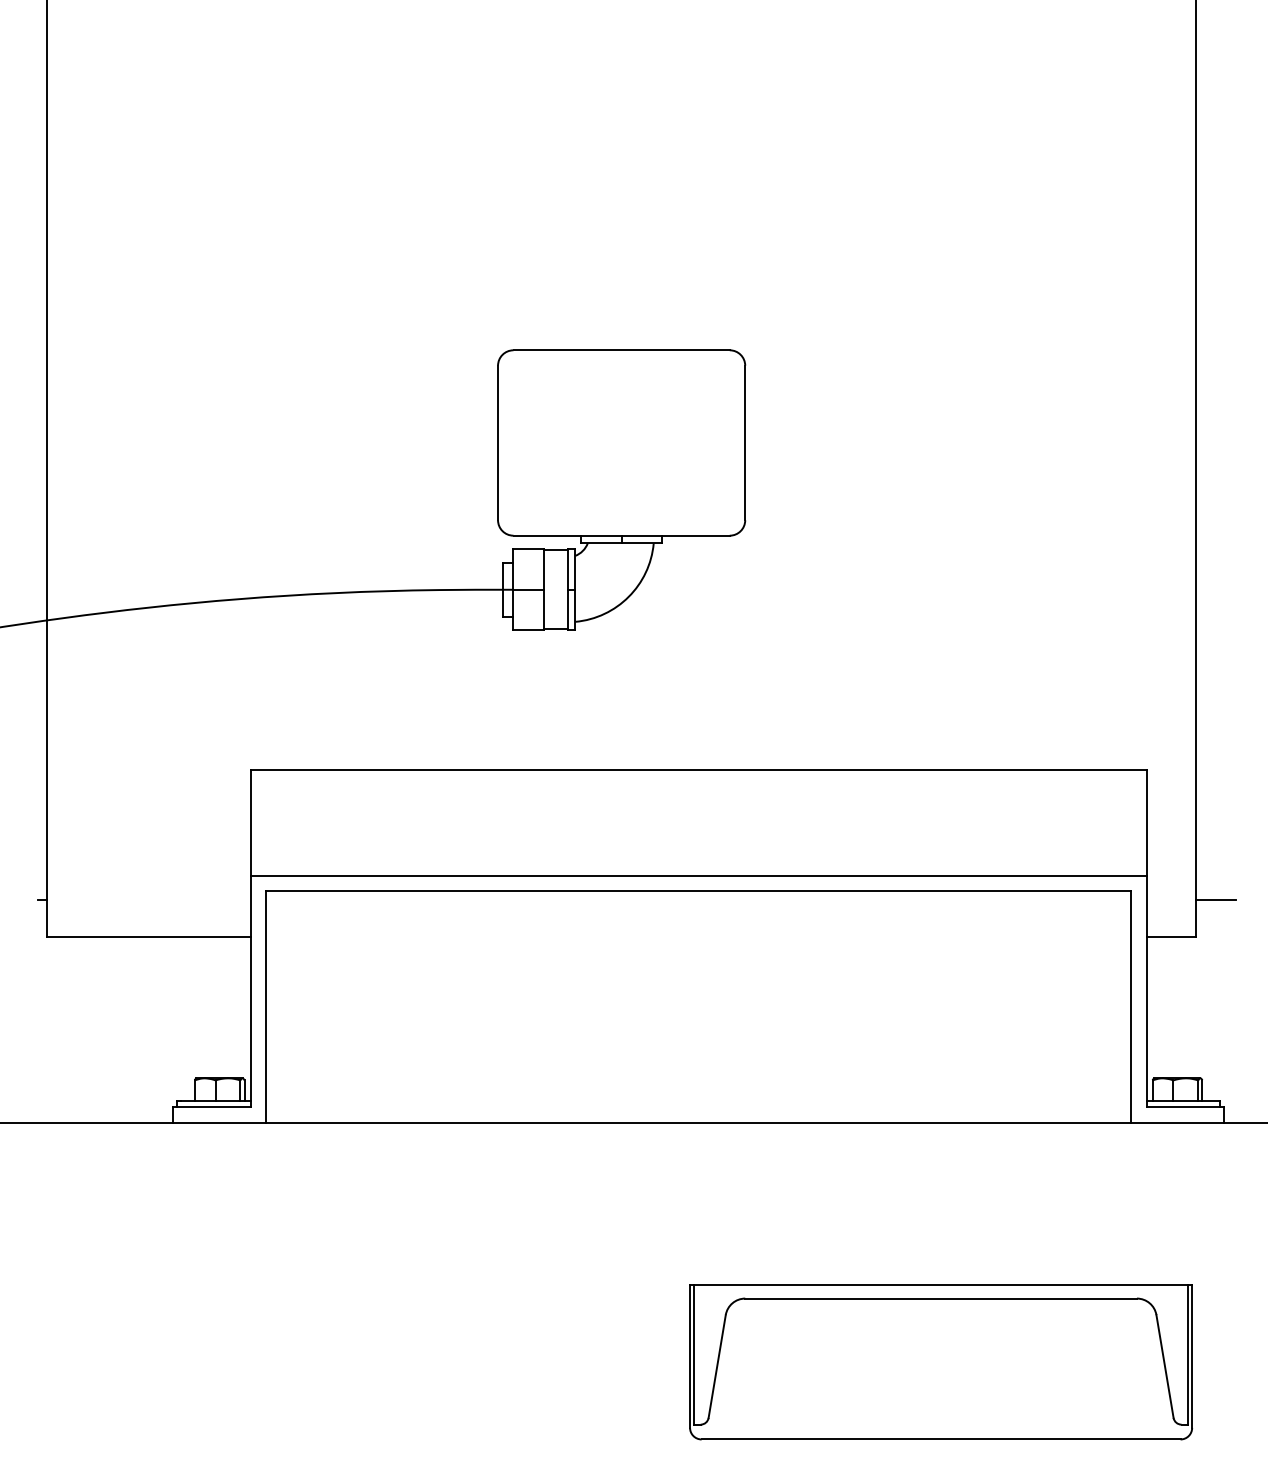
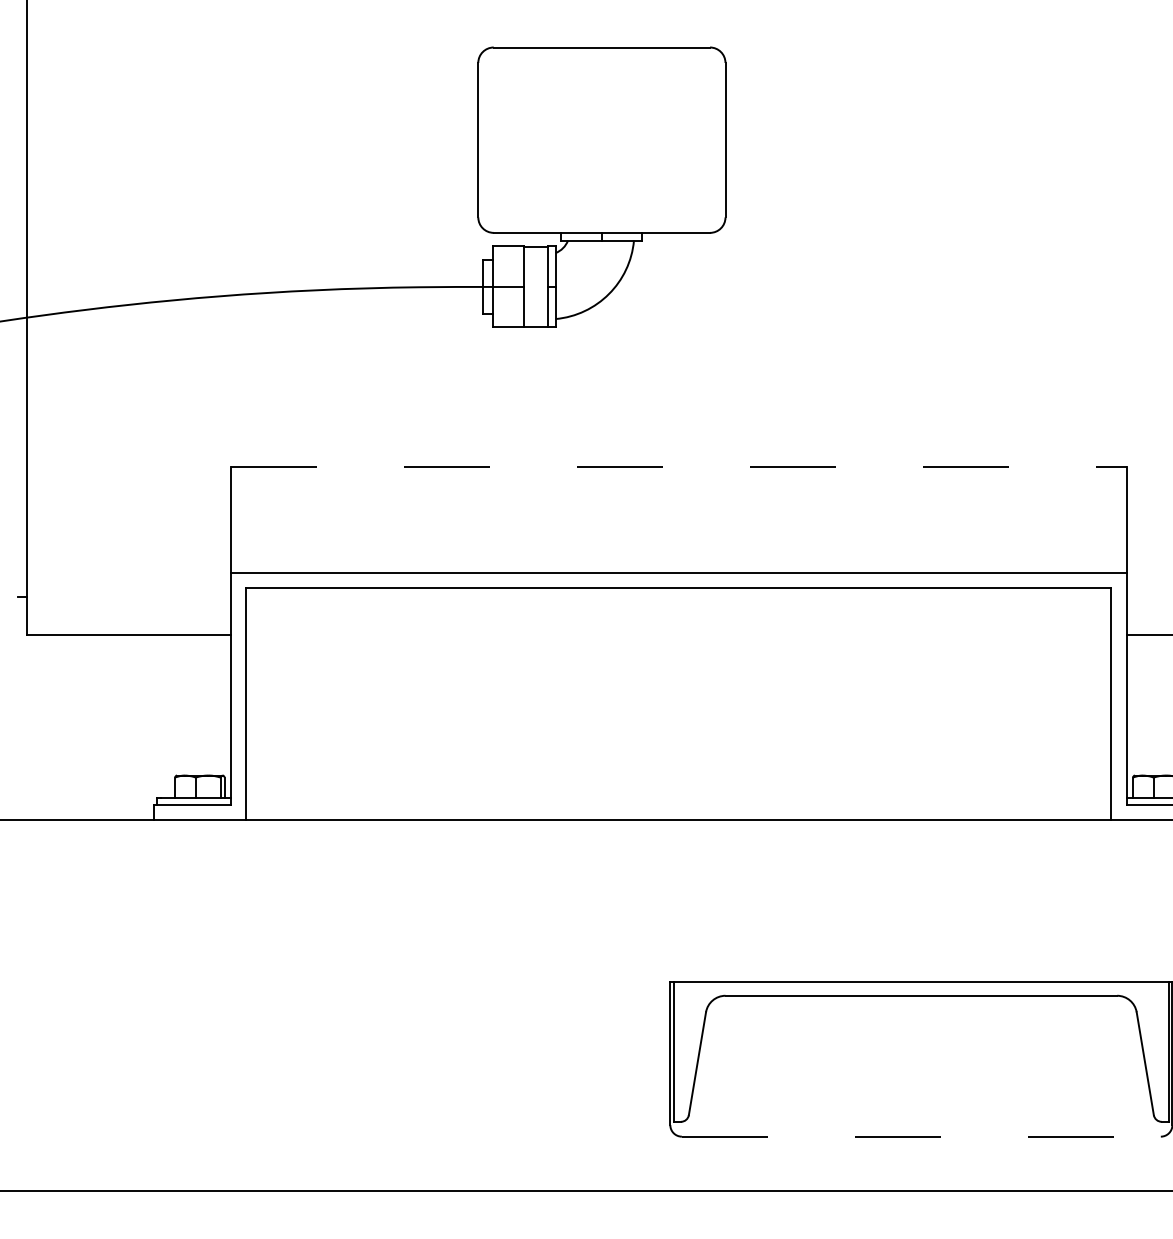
line: (699, 770) -> (679, 467), solid -> dashed
line: (941, 1439) -> (921, 1136), solid -> dashed

